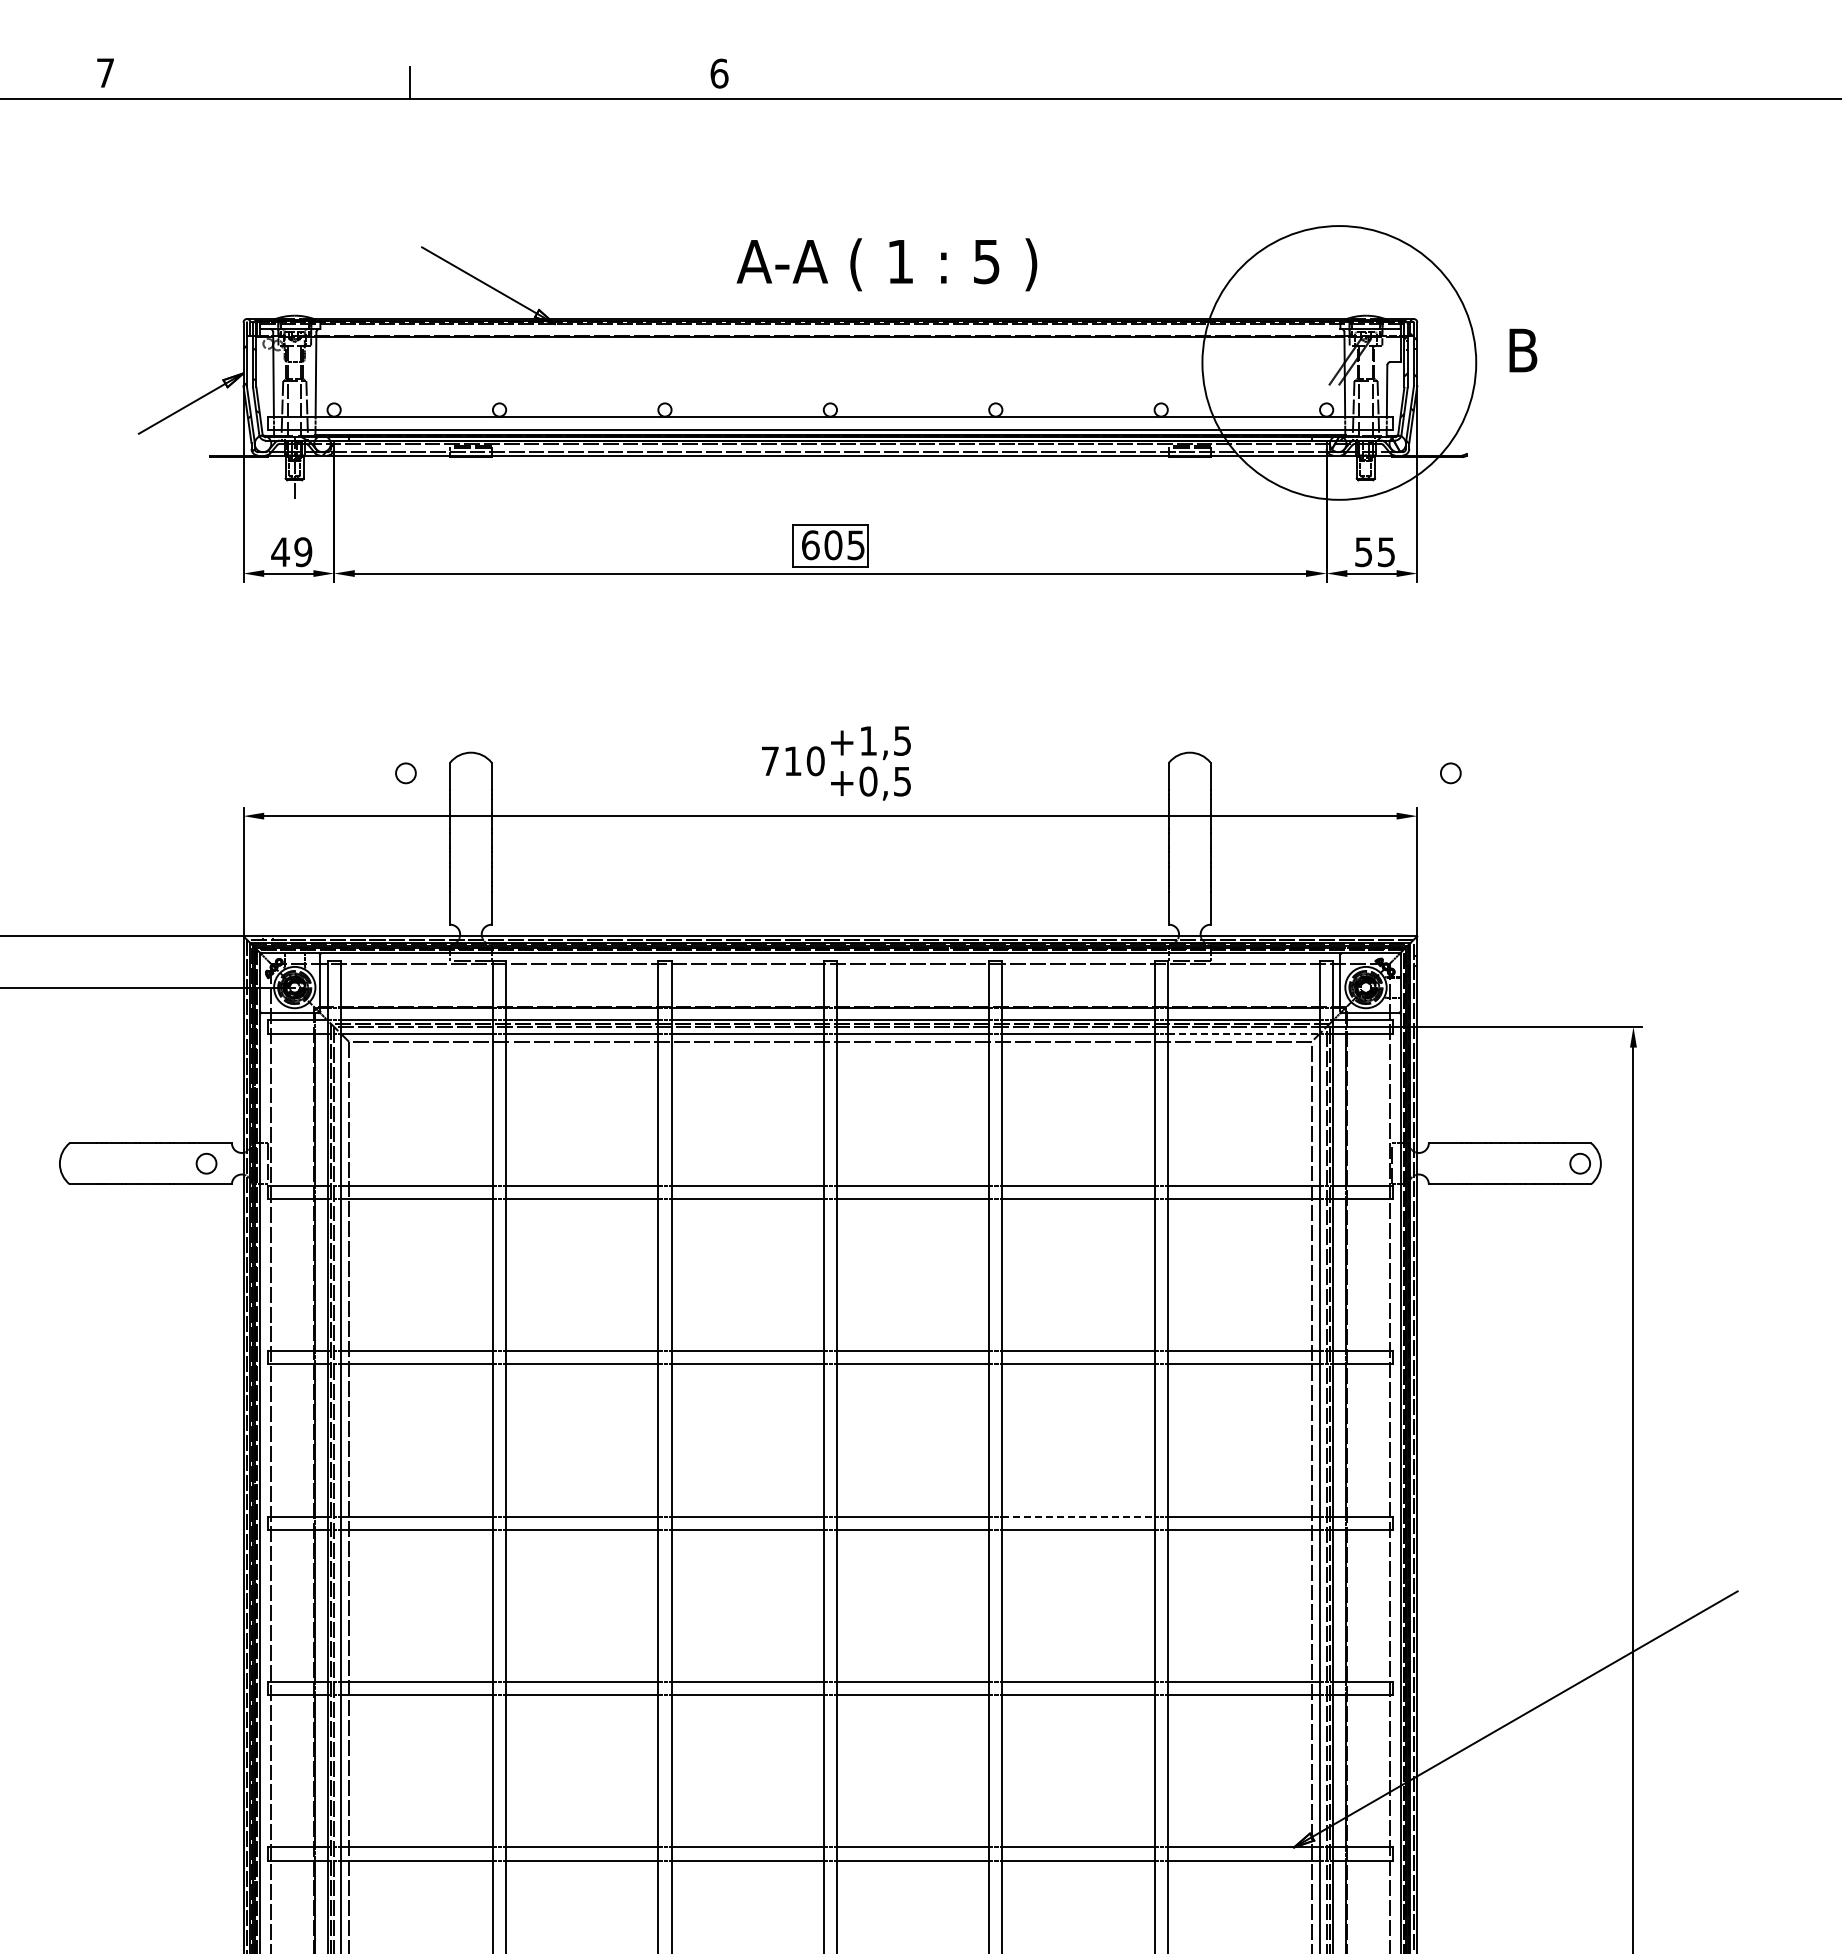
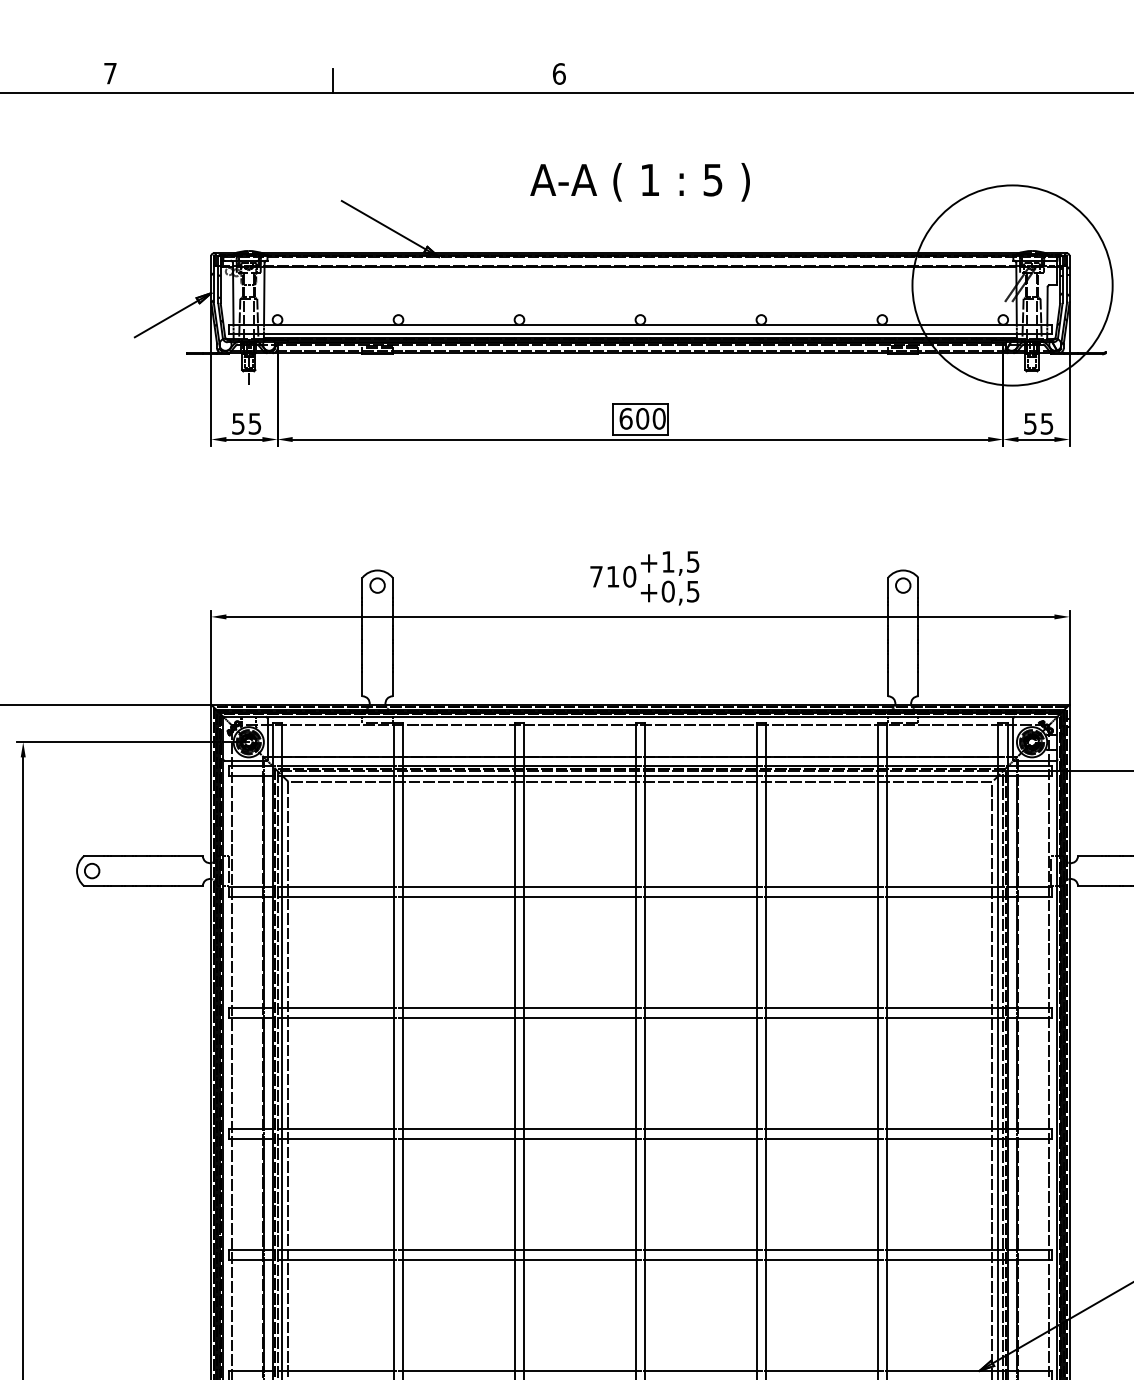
text: (886, 264) -> (639, 182), moved
text: (856, 545) -> (659, 419), 605 -> 600
text: (291, 552) -> (246, 424), 49 -> 55
circle: (405, 773) -> (377, 585), moved
circle: (1450, 773) -> (903, 585), moved
line: (1244, 1033) -> (943, 775), dashed -> solid
circle: (206, 1163) -> (92, 870), moved
line: (1079, 1516) -> (822, 1129), dashed -> solid

